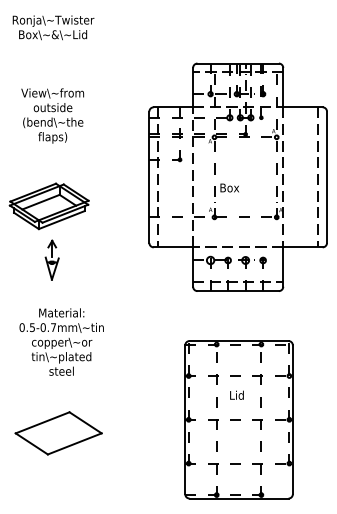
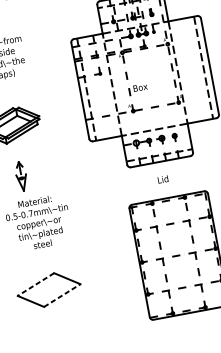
part: (51, 259) -> (20, 176), moved
text: (236, 394) -> (162, 179), moved
line: (42, 422) -> (35, 284), solid -> dashed
line: (74, 443) -> (62, 295), solid -> dashed

